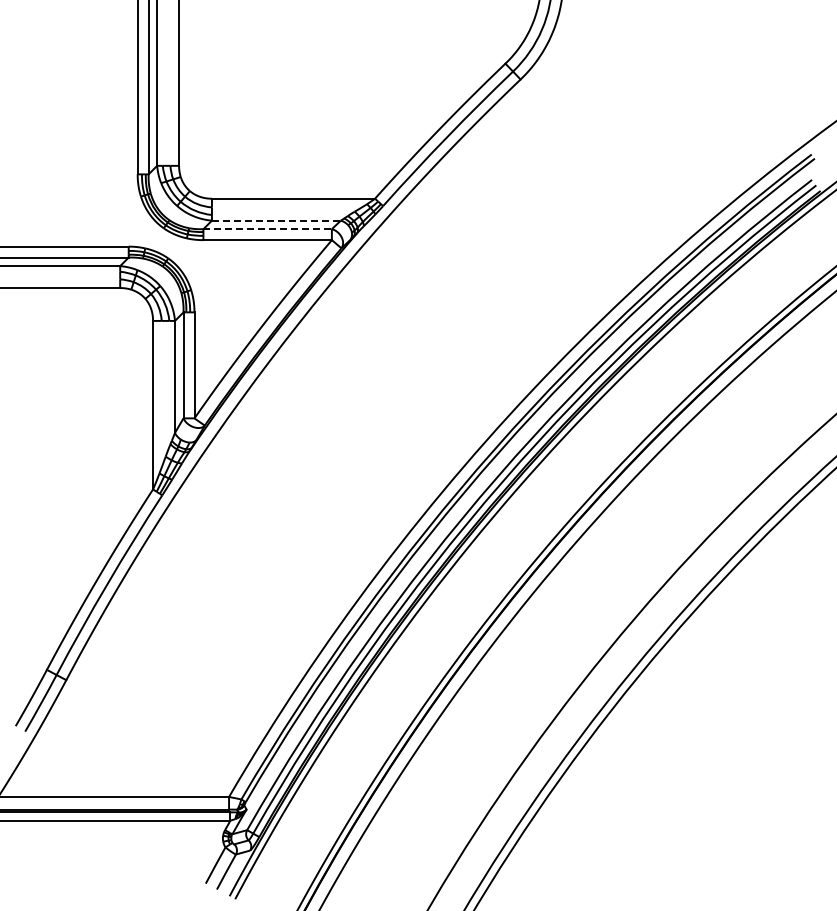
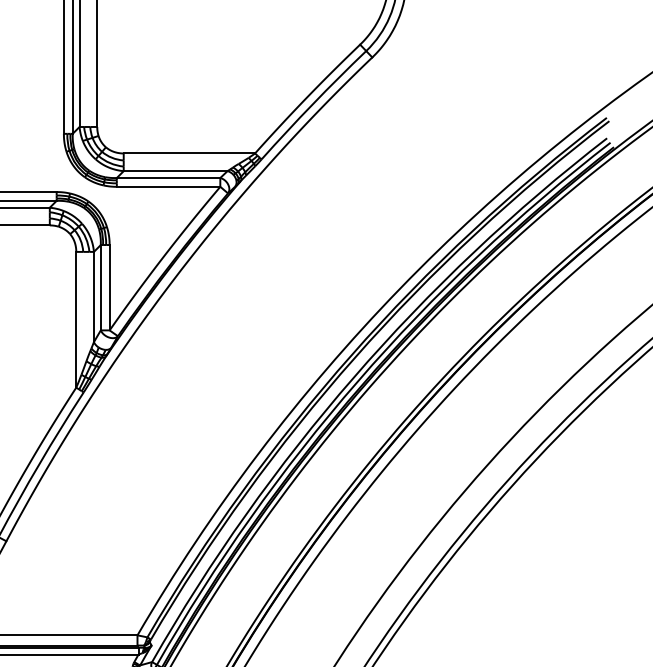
line: (276, 220) -> (175, 171), dashed -> solid
line: (268, 229) -> (169, 178), dashed -> solid

